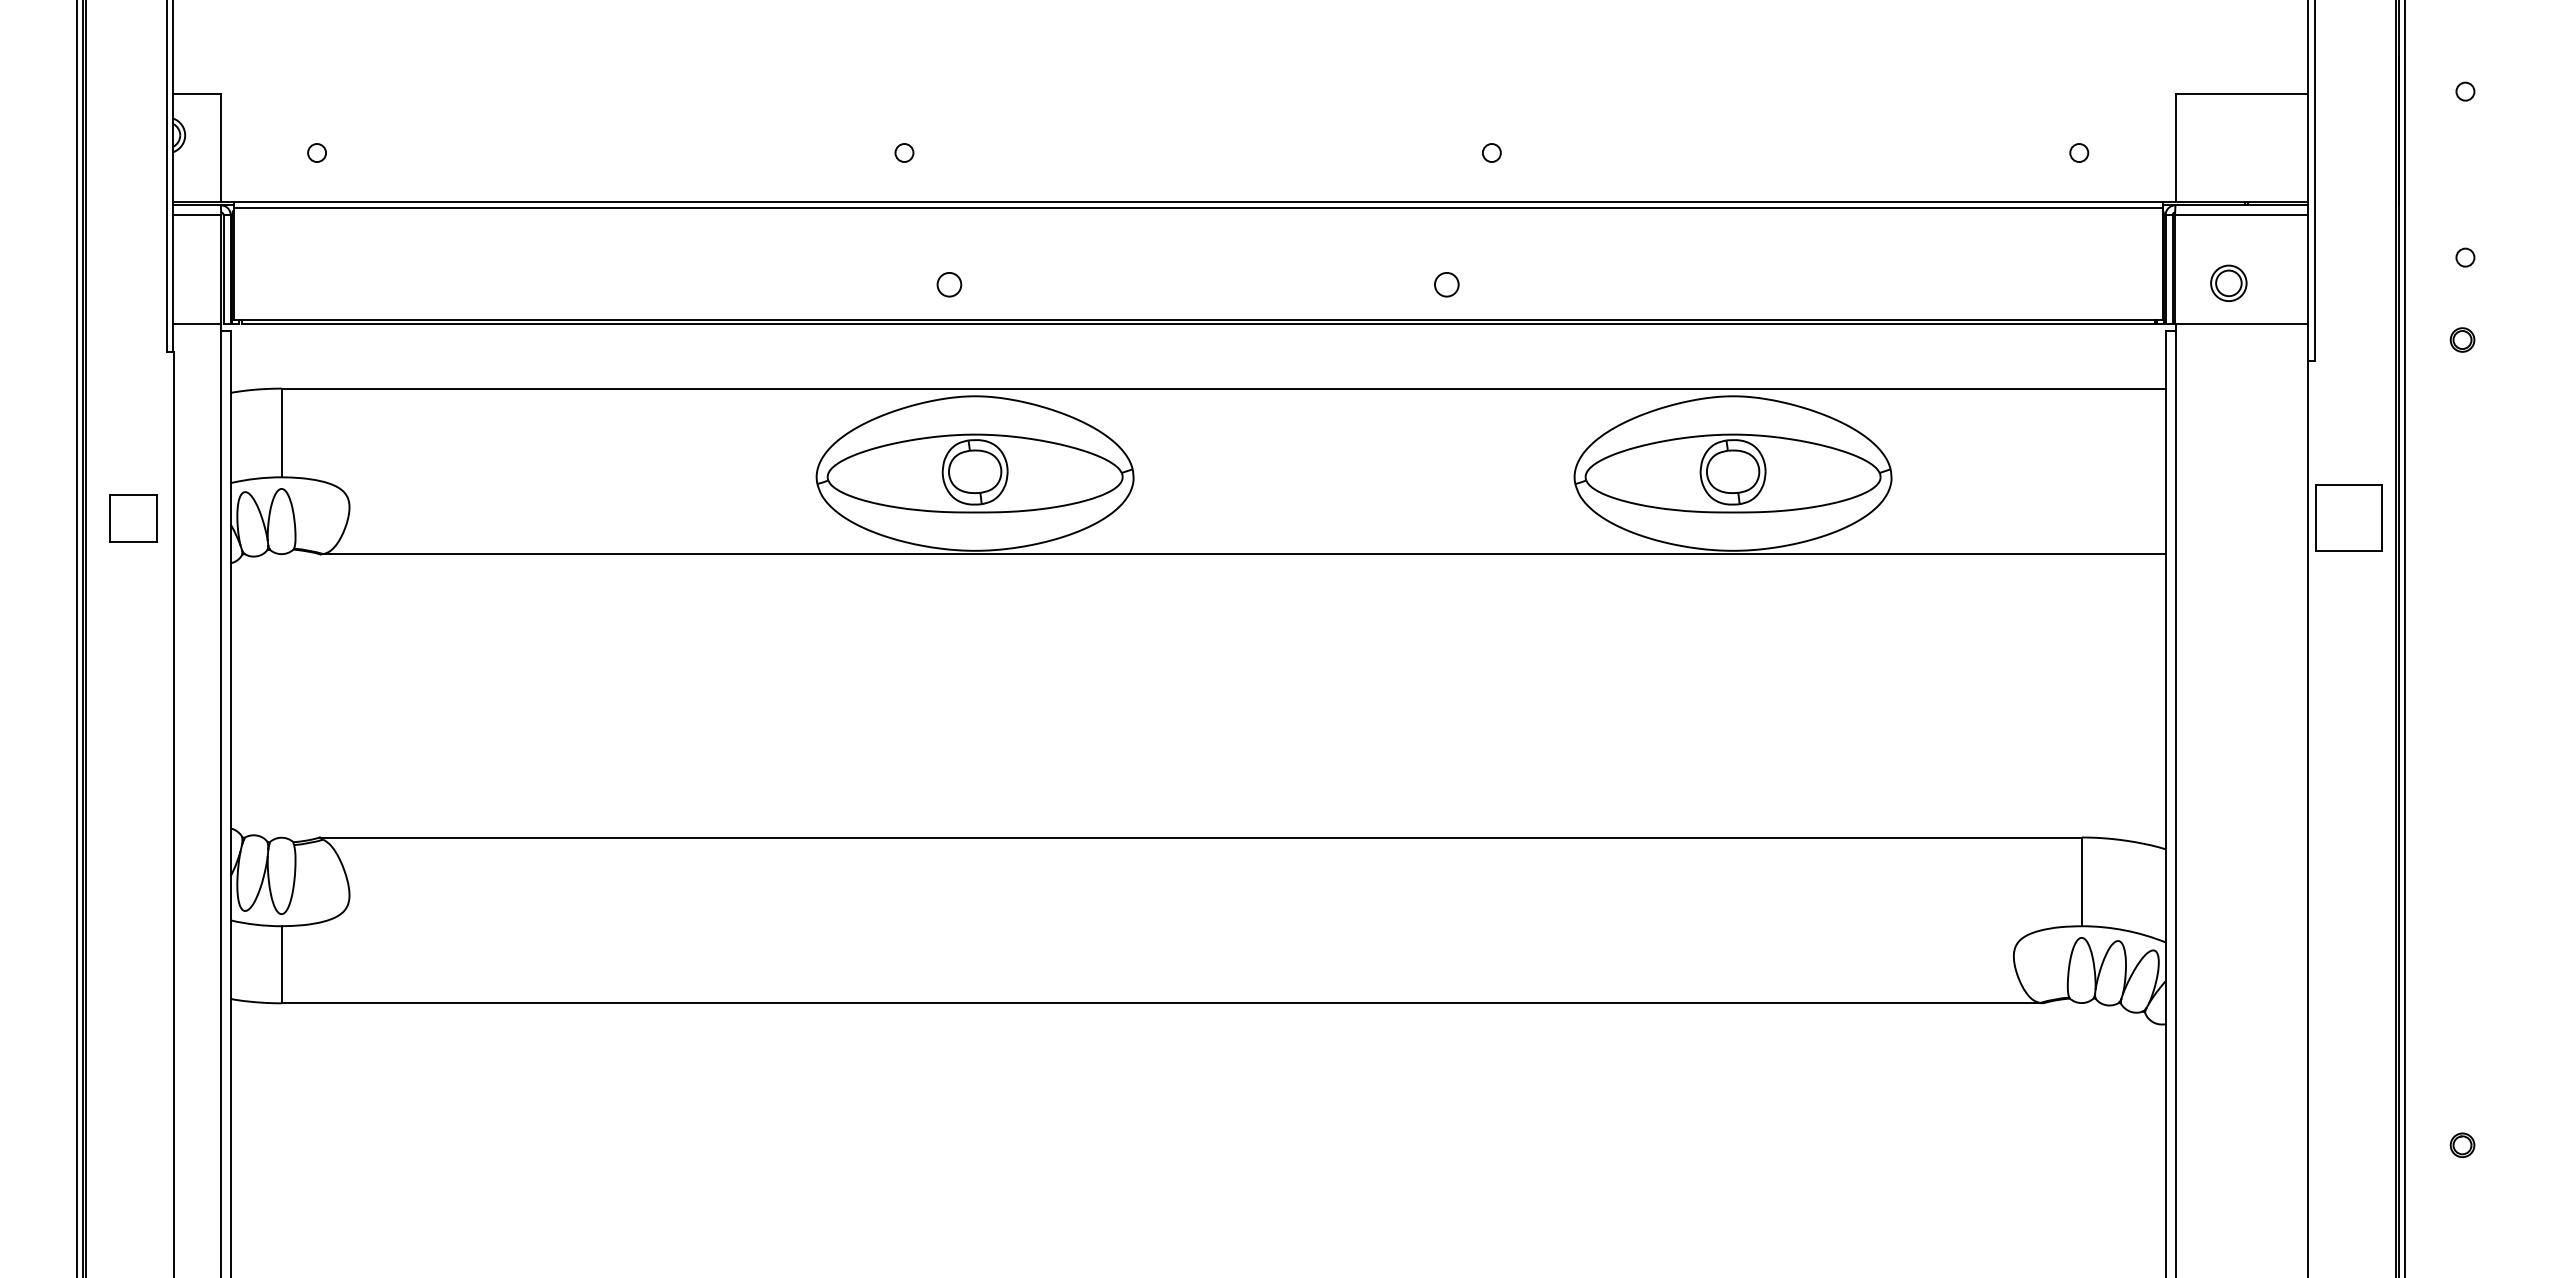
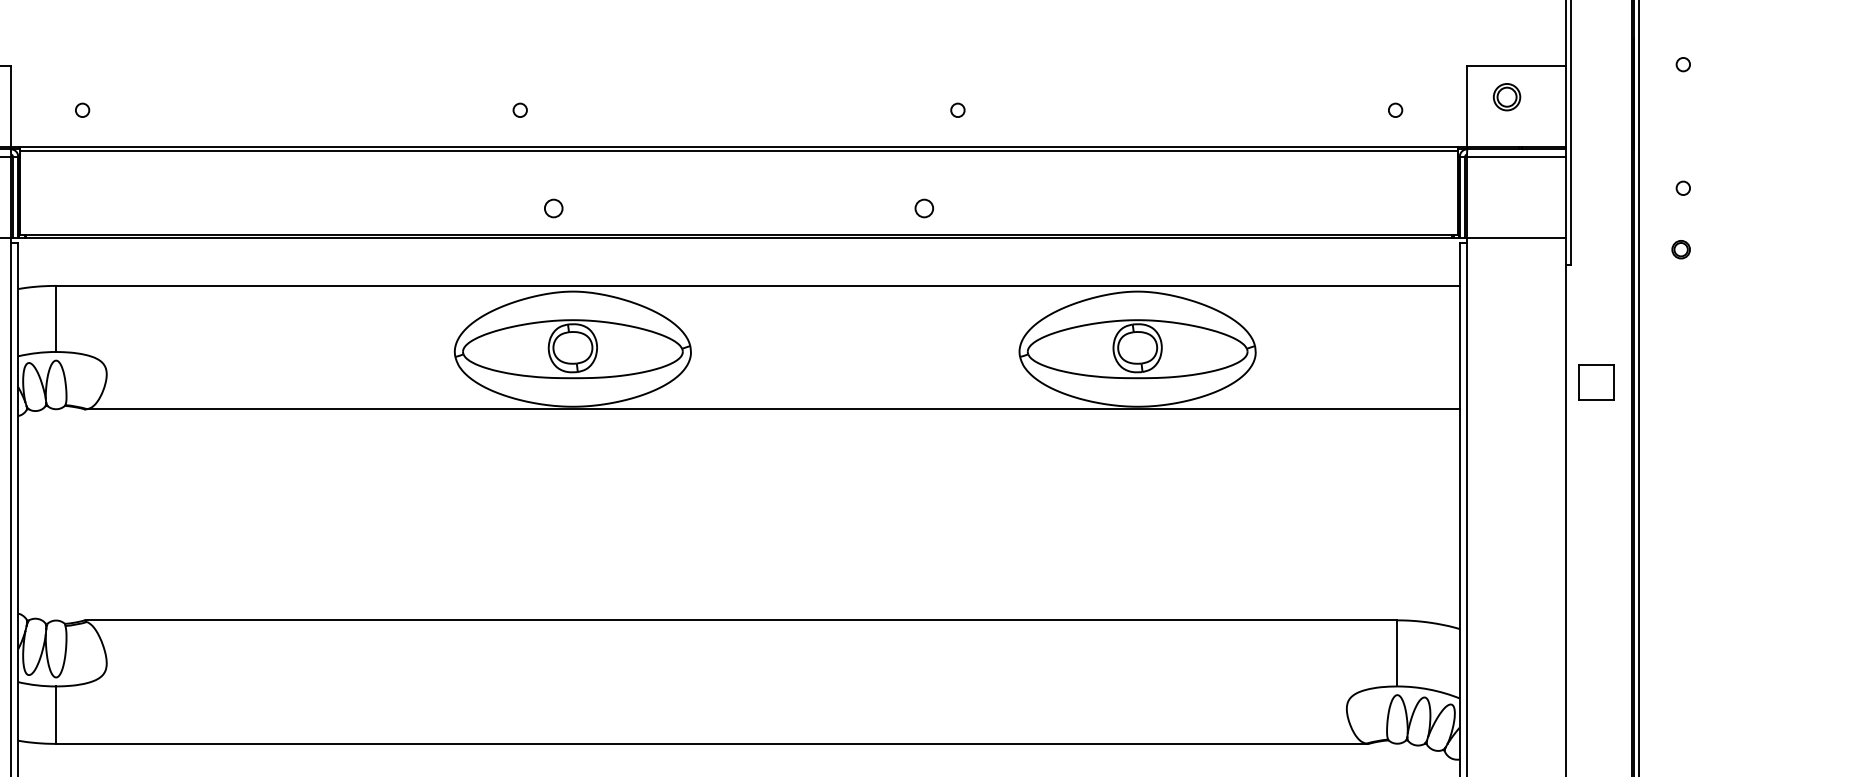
part: (2228, 282) -> (1506, 96), moved
part: (2348, 518) -> (1596, 382), size x0.71

